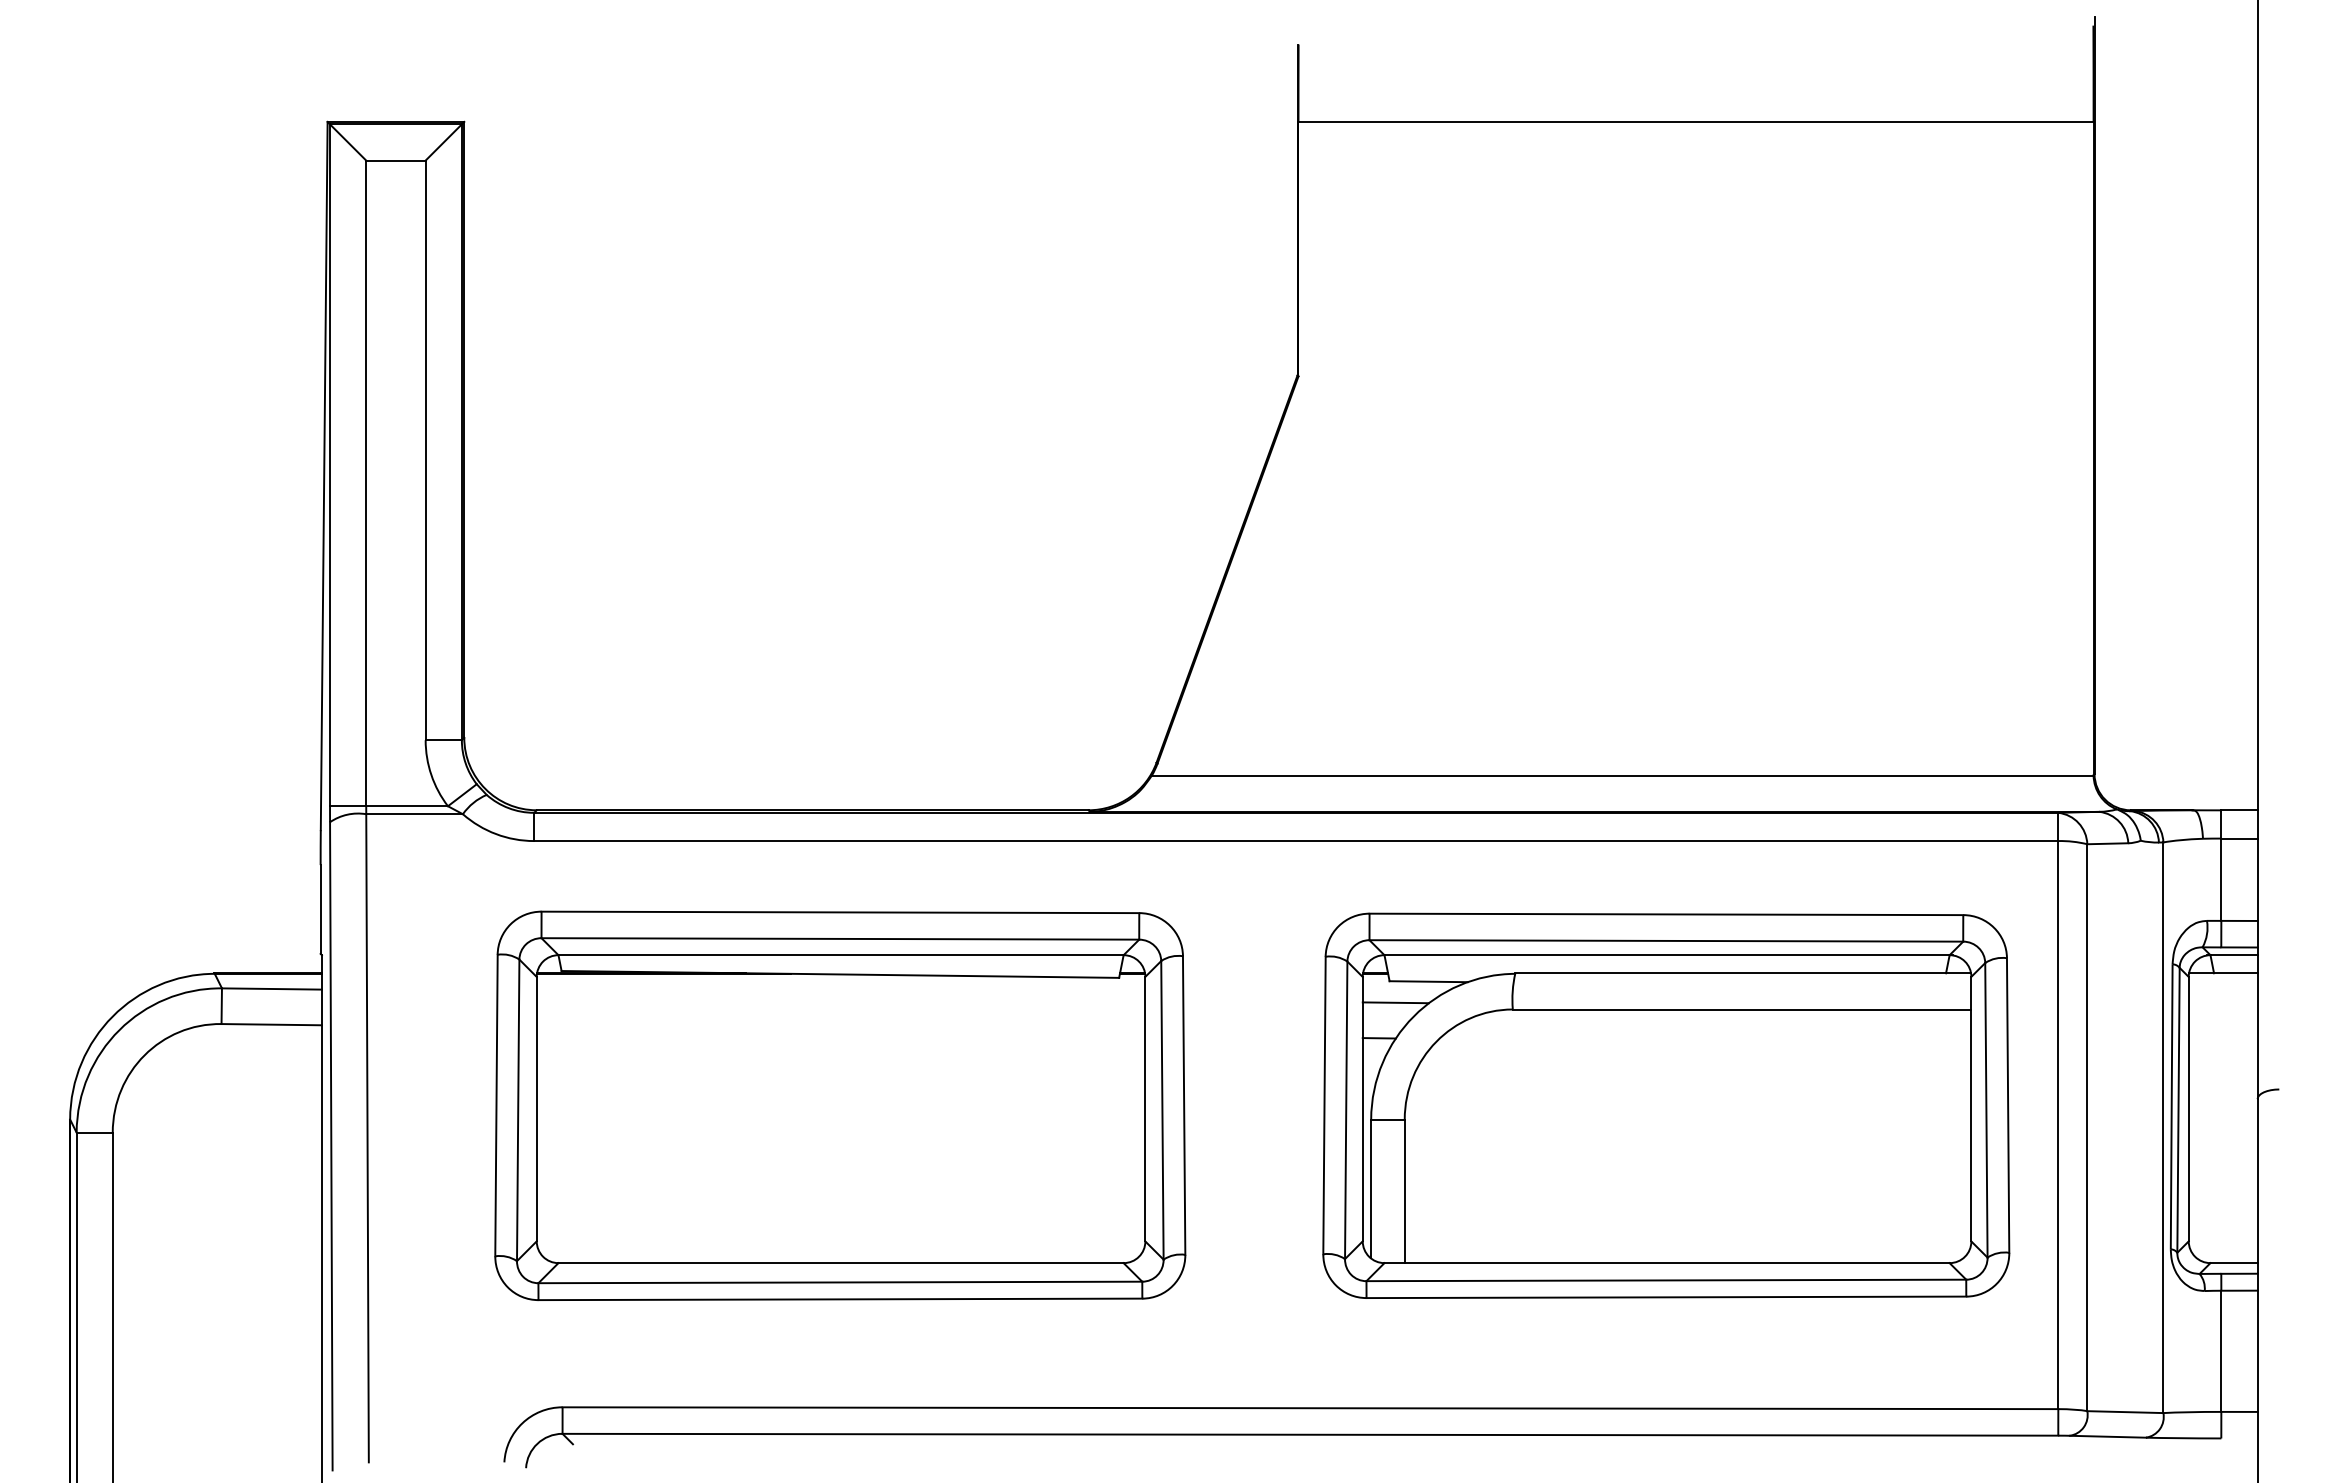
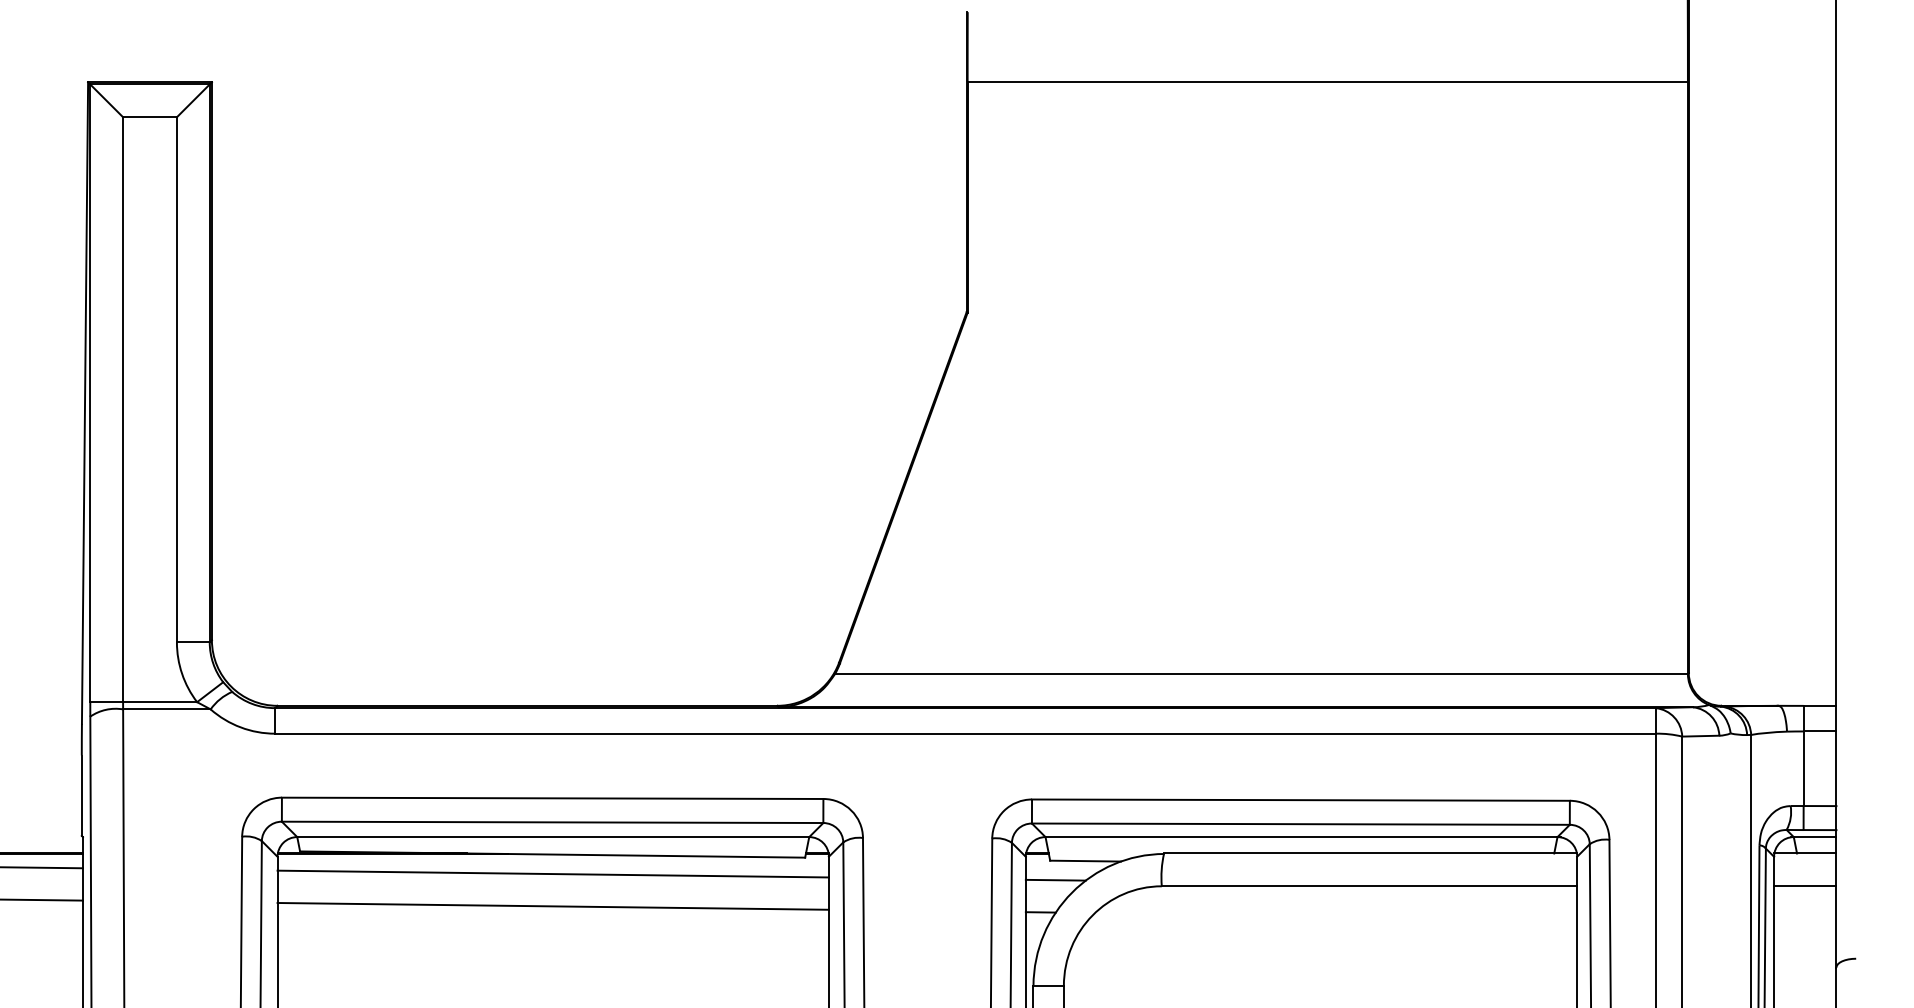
line: (840, 995) -> (552, 873), added
line: (2222, 1009) -> (1804, 886), added
line: (840, 1031) -> (552, 906), added

